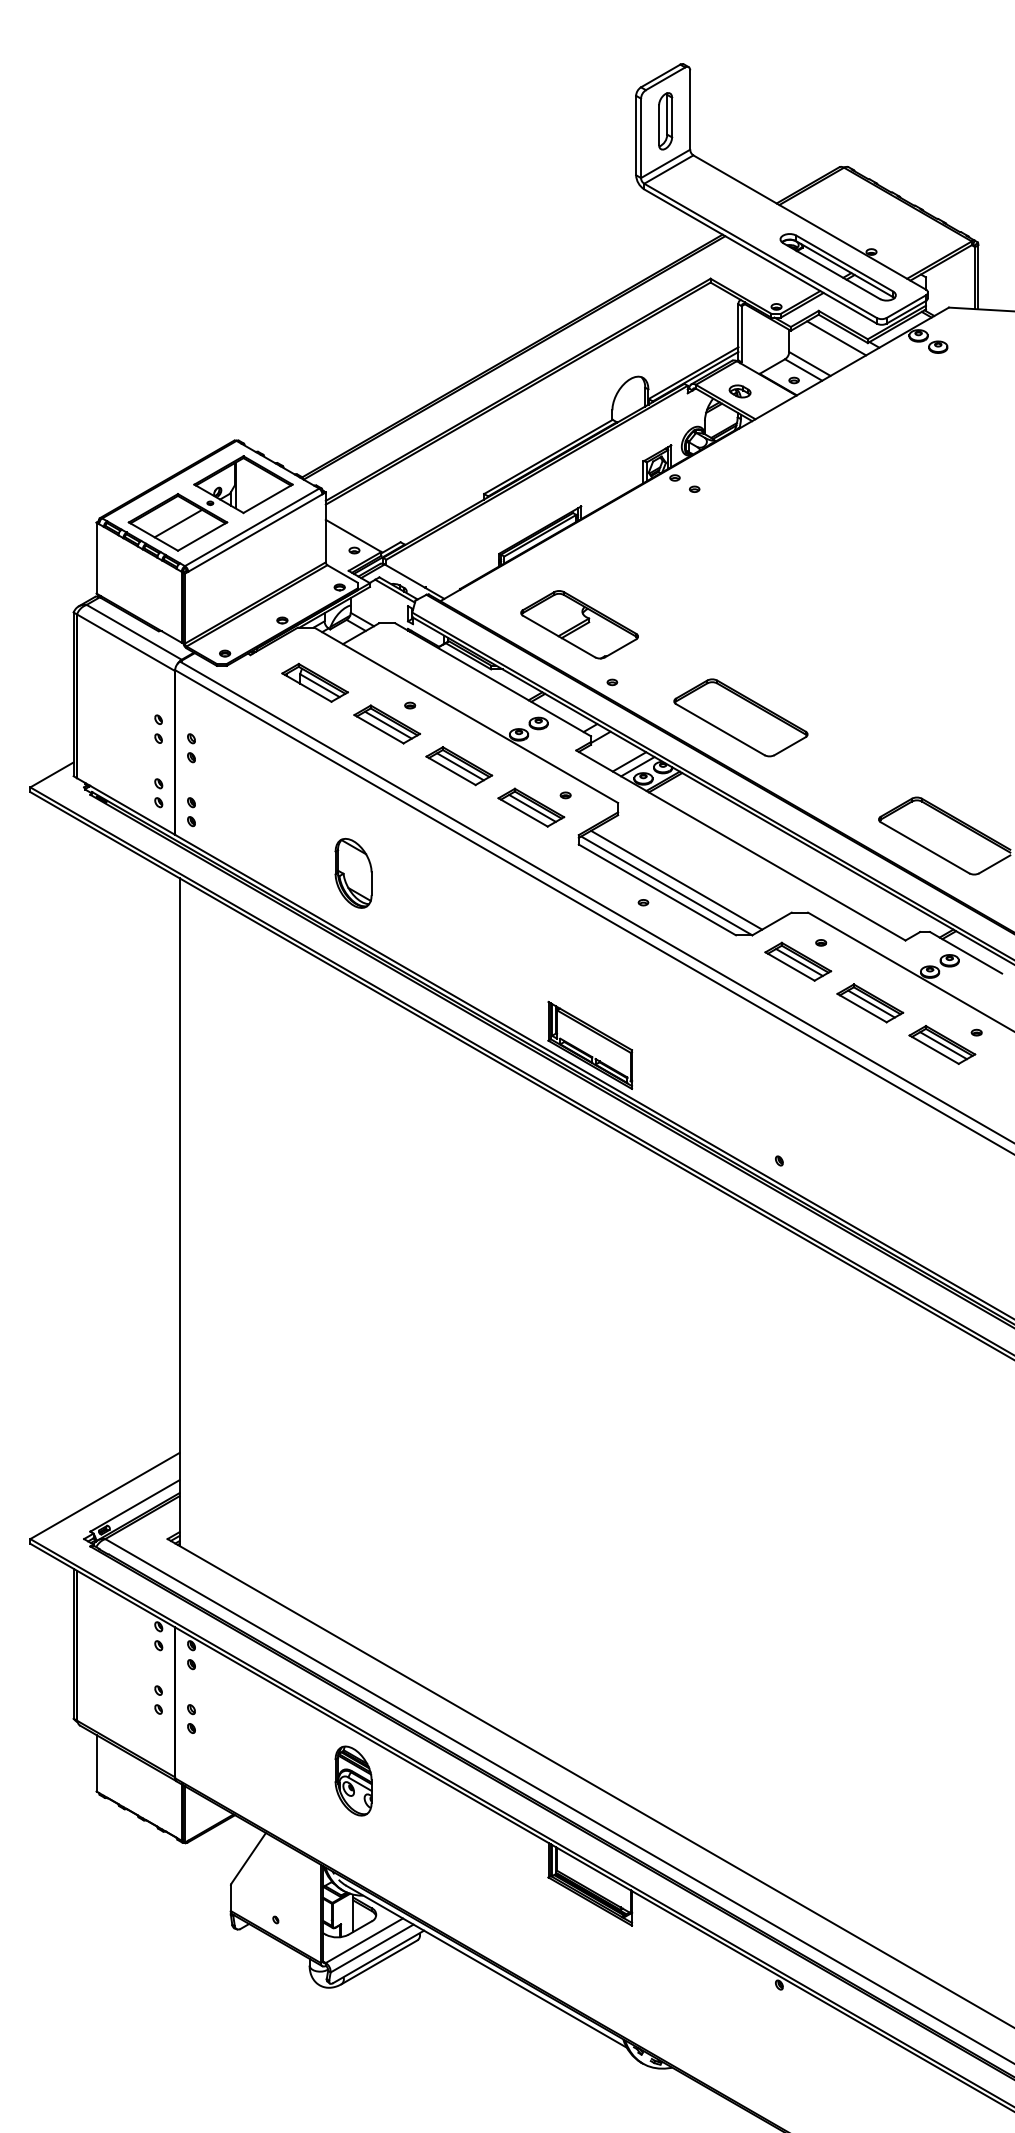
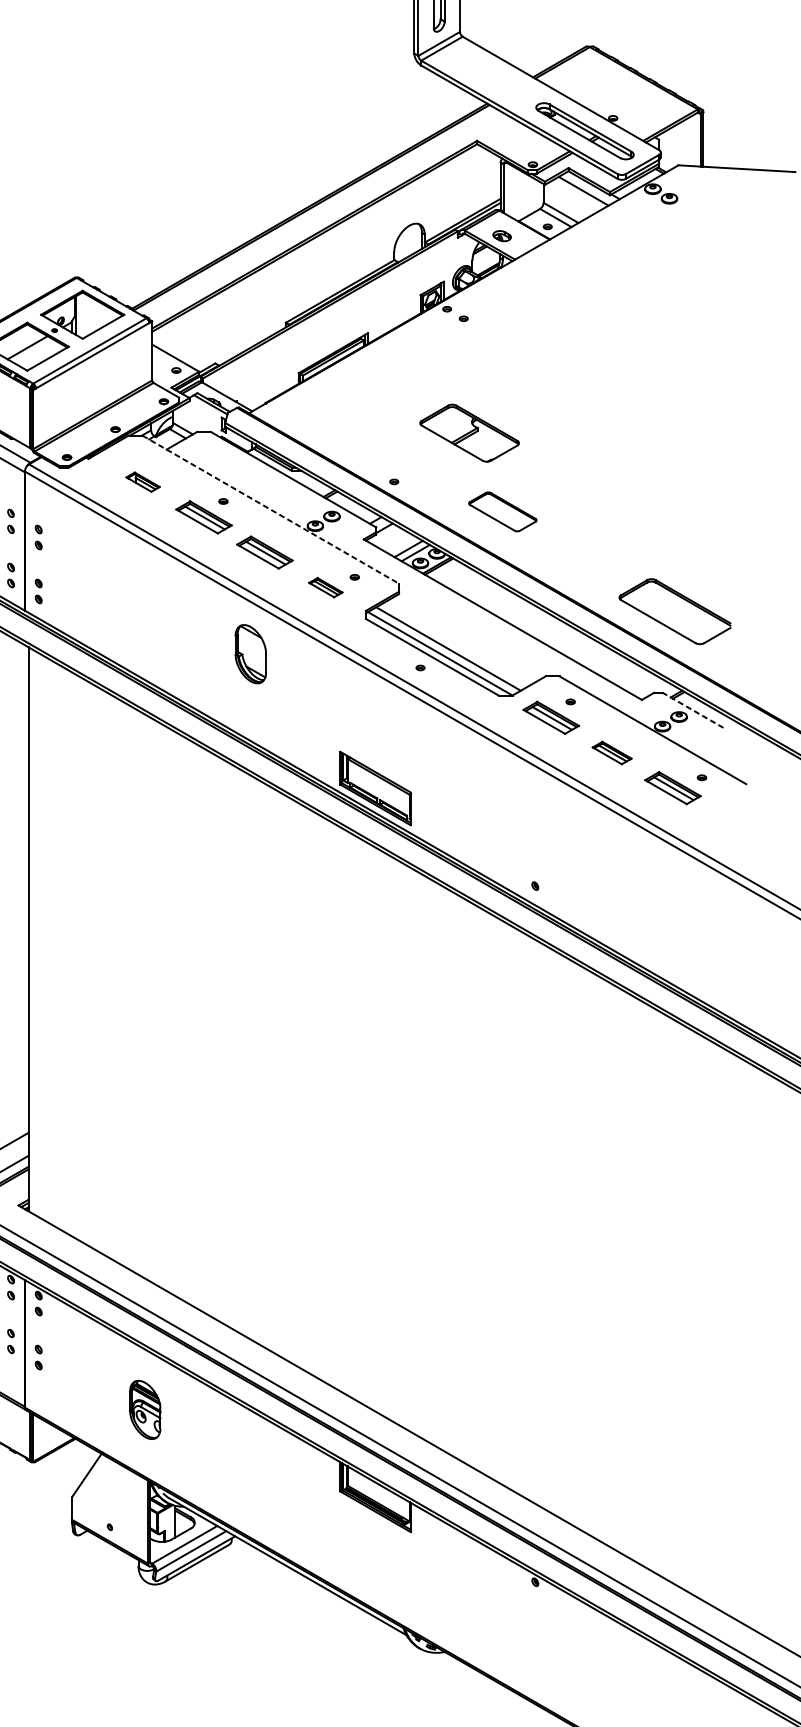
part: (579, 624) -> (469, 432), moved
part: (314, 682) -> (142, 481), size x0.6
line: (466, 715) -> (271, 509), solid -> dashed
part: (740, 717) -> (502, 511), size x0.6
part: (531, 807) -> (325, 587), size x0.6
part: (353, 873) -> (250, 654), moved
line: (966, 952) -> (693, 710), solid -> dashed
part: (870, 1003) -> (612, 753), size x0.7
part: (353, 1780) -> (145, 1409), moved

